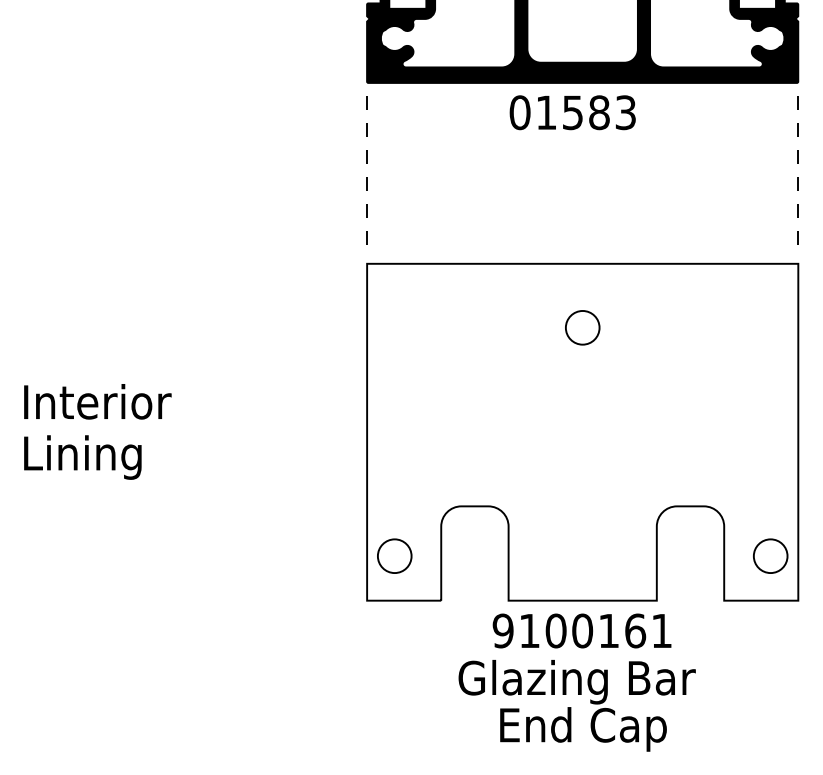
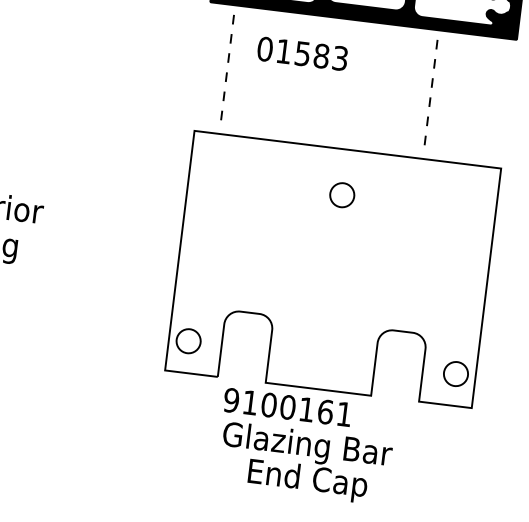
text: (572, 112) -> (302, 53), moved
line: (366, 163) -> (227, 62), moved
line: (797, 163) -> (431, 87), moved
text: (581, 630) -> (287, 406), moved

